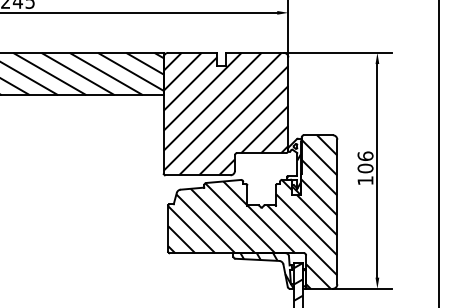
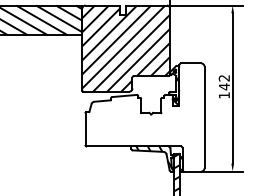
text: (365, 162) -> (224, 82), 106 -> 142
hatch: (252, 211) -> (144, 117), removed

